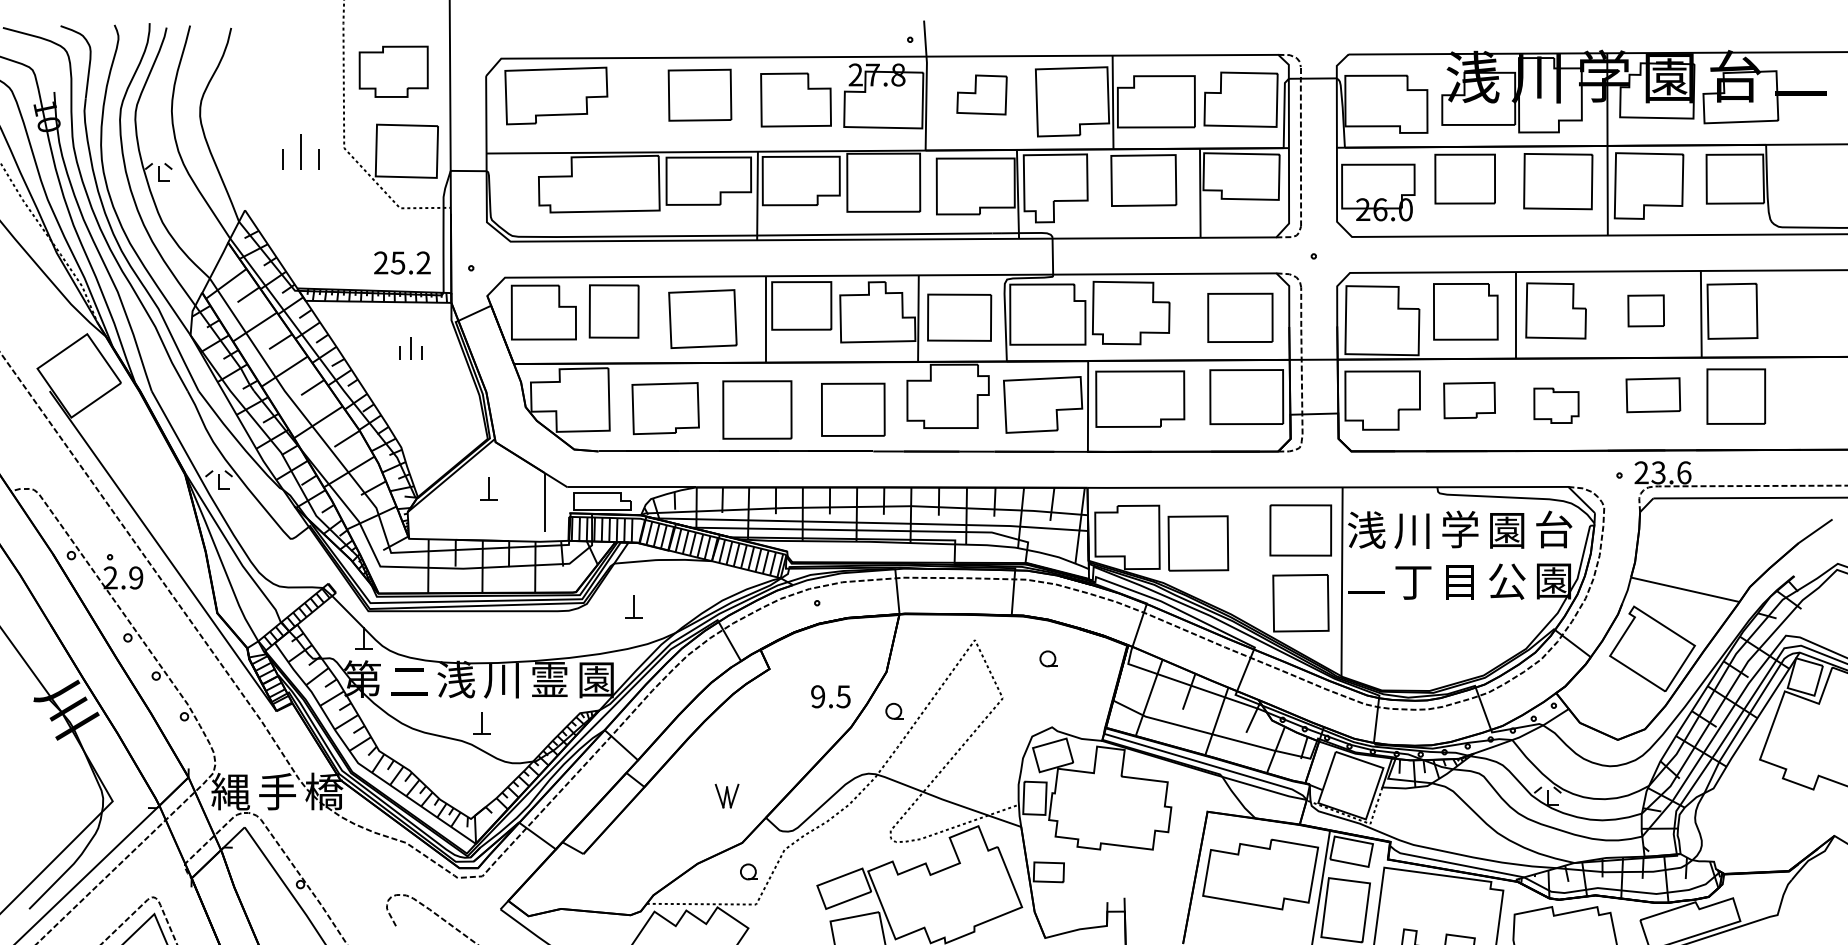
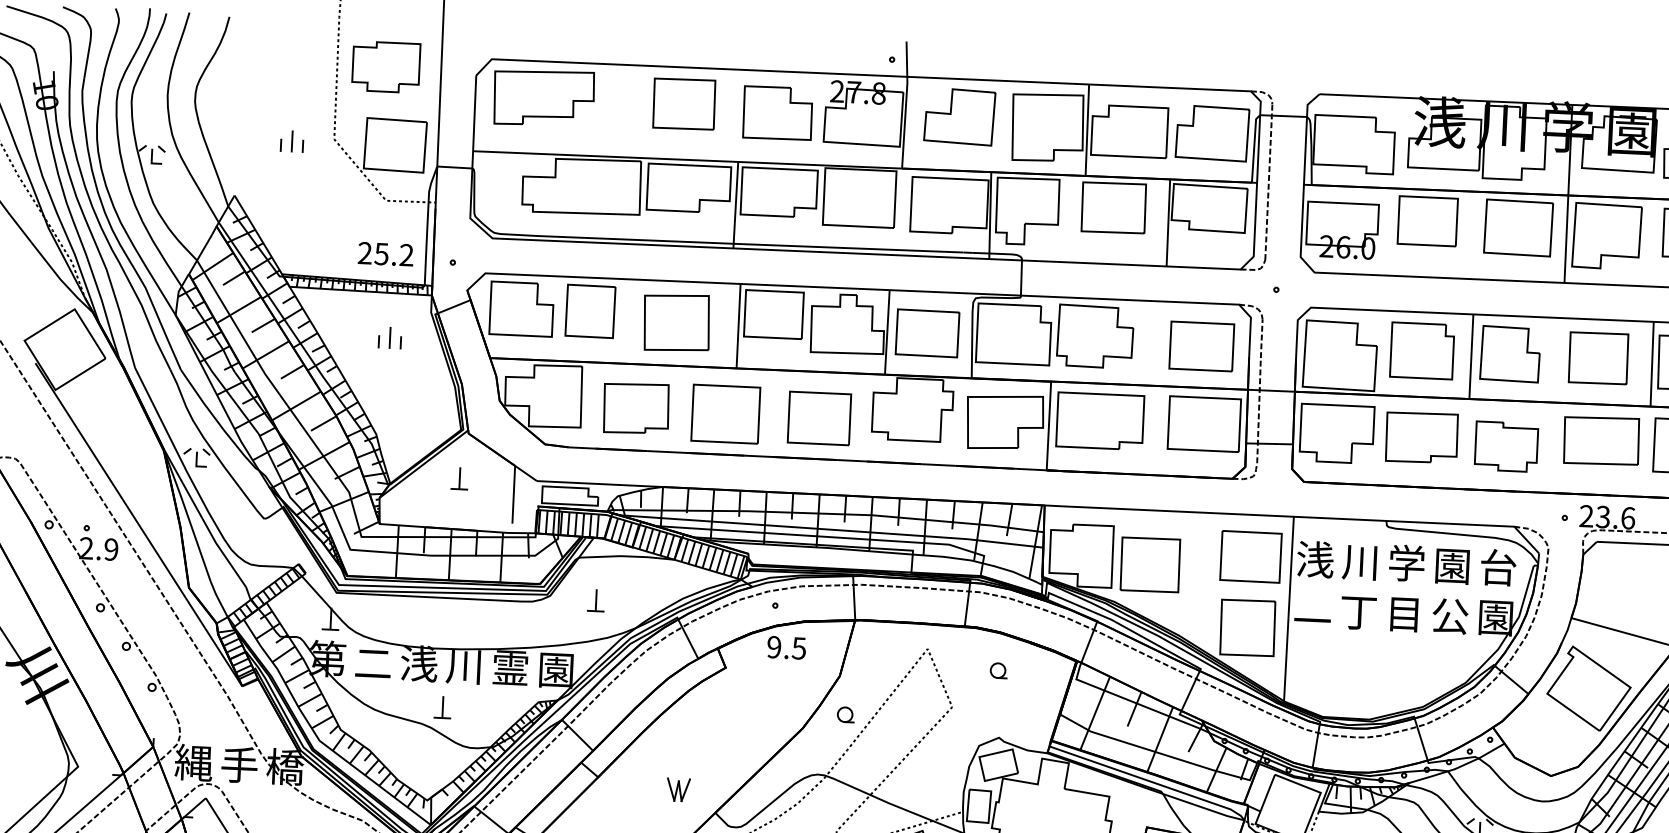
part: (981, 94) -> (959, 116), size x1.43
part: (301, 152) -> (292, 141), size x0.62
part: (1645, 310) -> (1597, 357), size x1.67
part: (1653, 395) -> (1601, 441), size x1.43
part: (1469, 400) -> (1421, 437), size x1.43
part: (1556, 405) -> (1506, 446), size x1.43
text: (830, 696) -> (786, 647), moved

